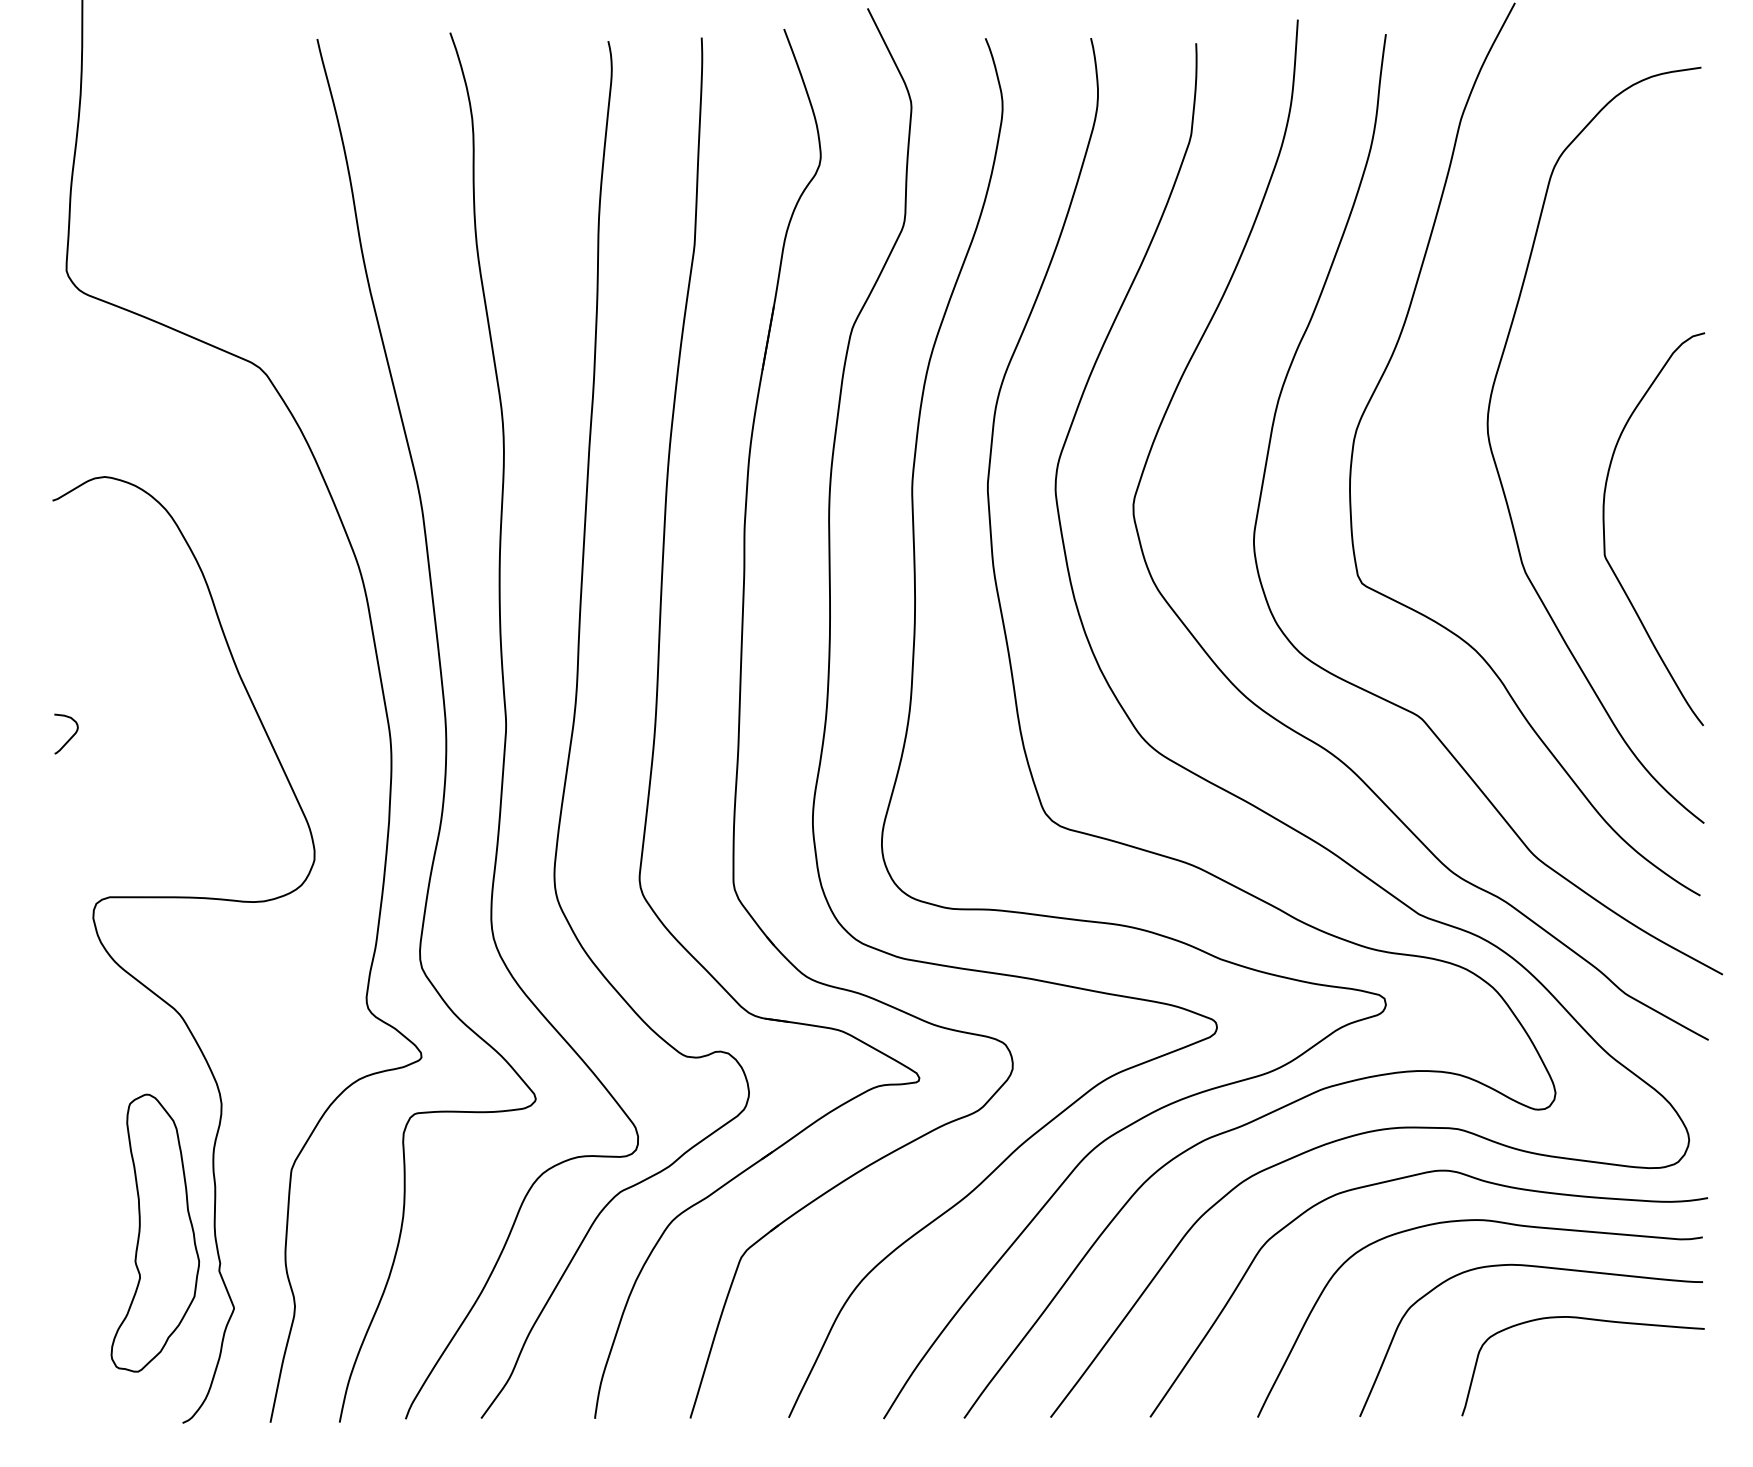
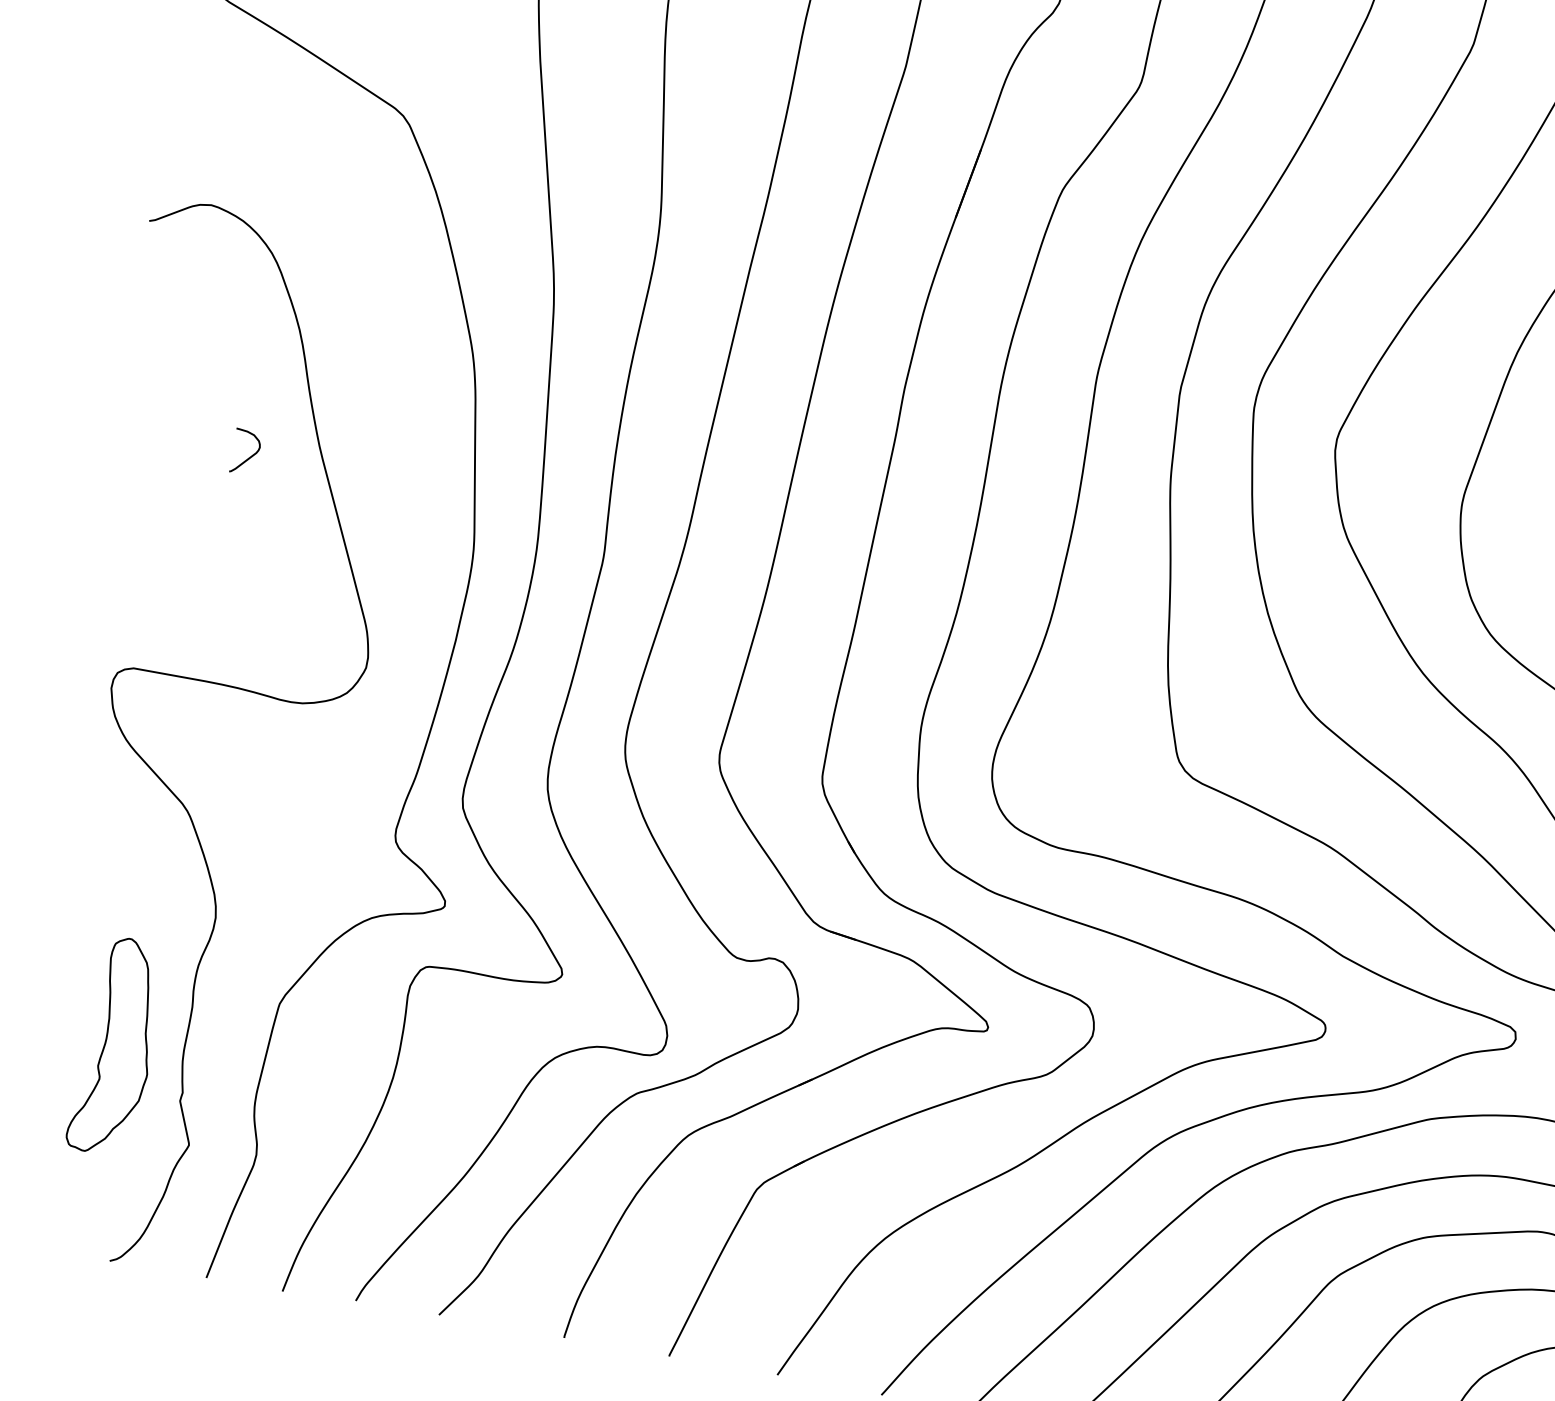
curve: (70, 737) -> (249, 456), moved
part: (155, 1232) -> (117, 1046), size x0.7

